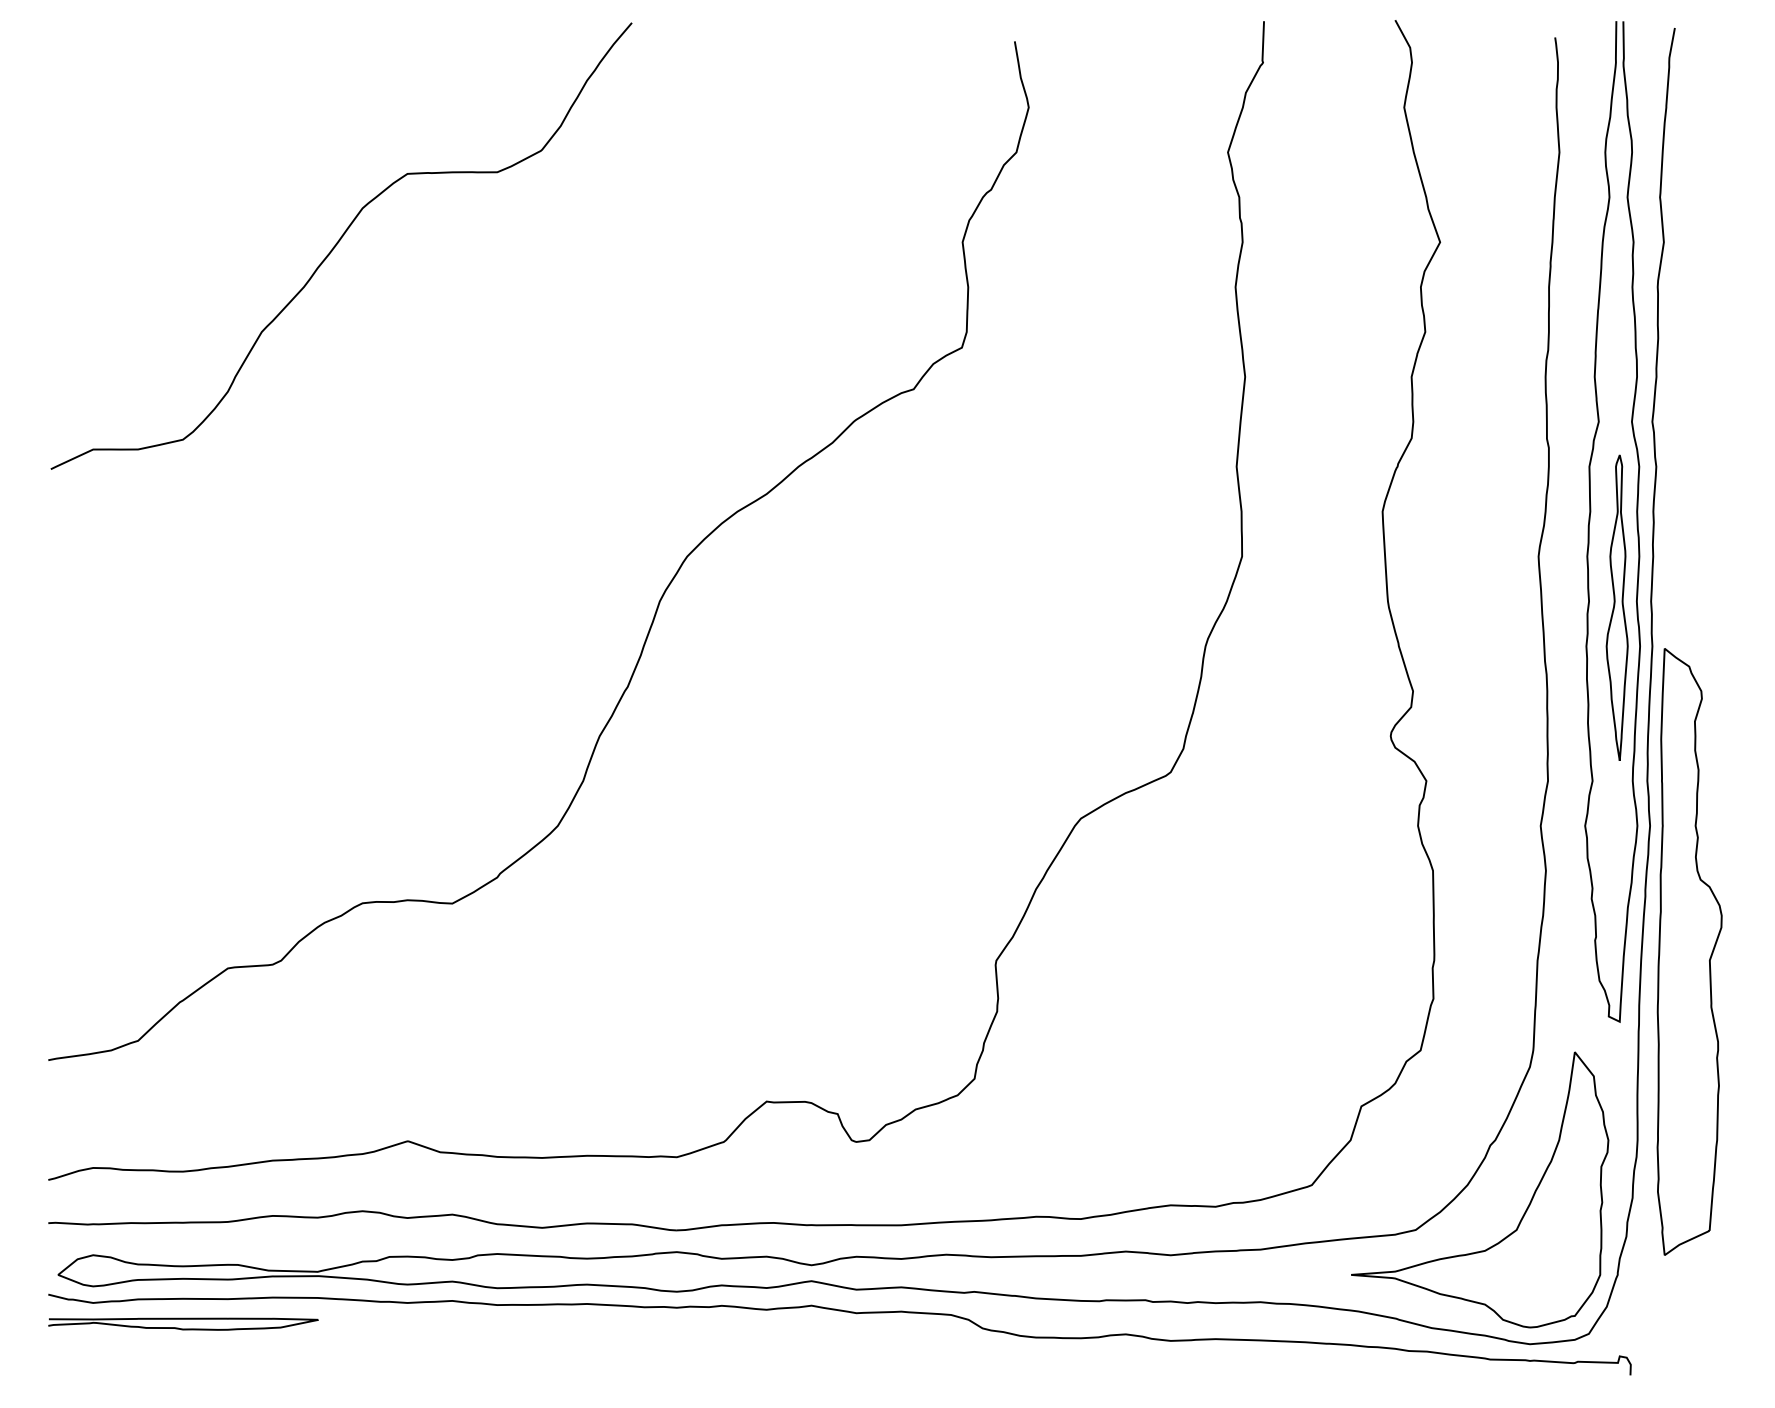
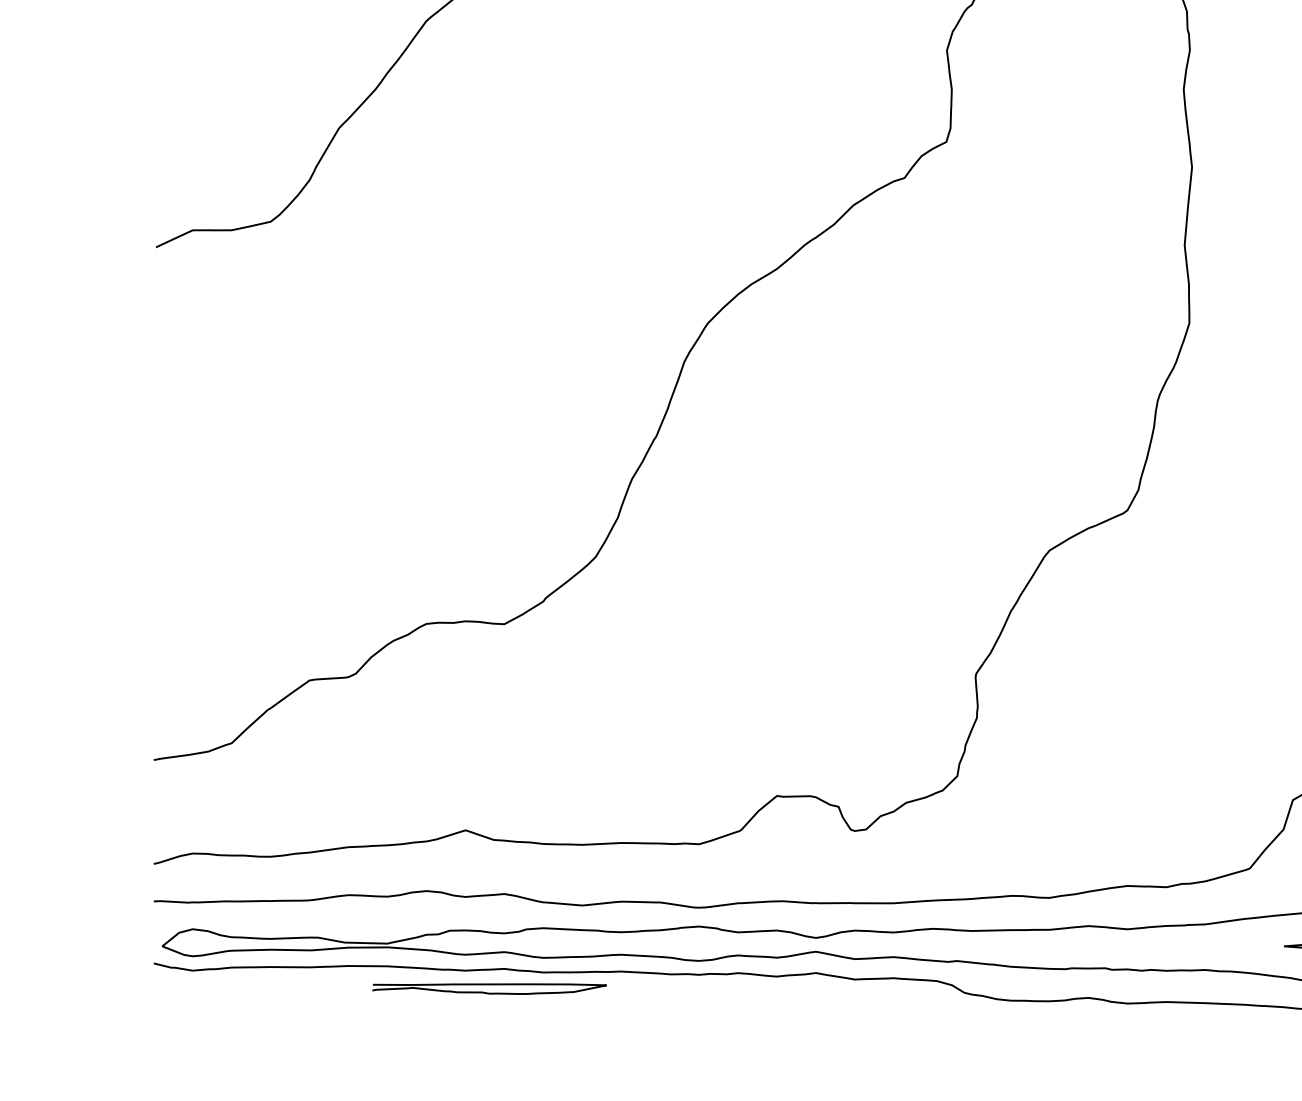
curve: (183, 1319) -> (489, 985), moved

